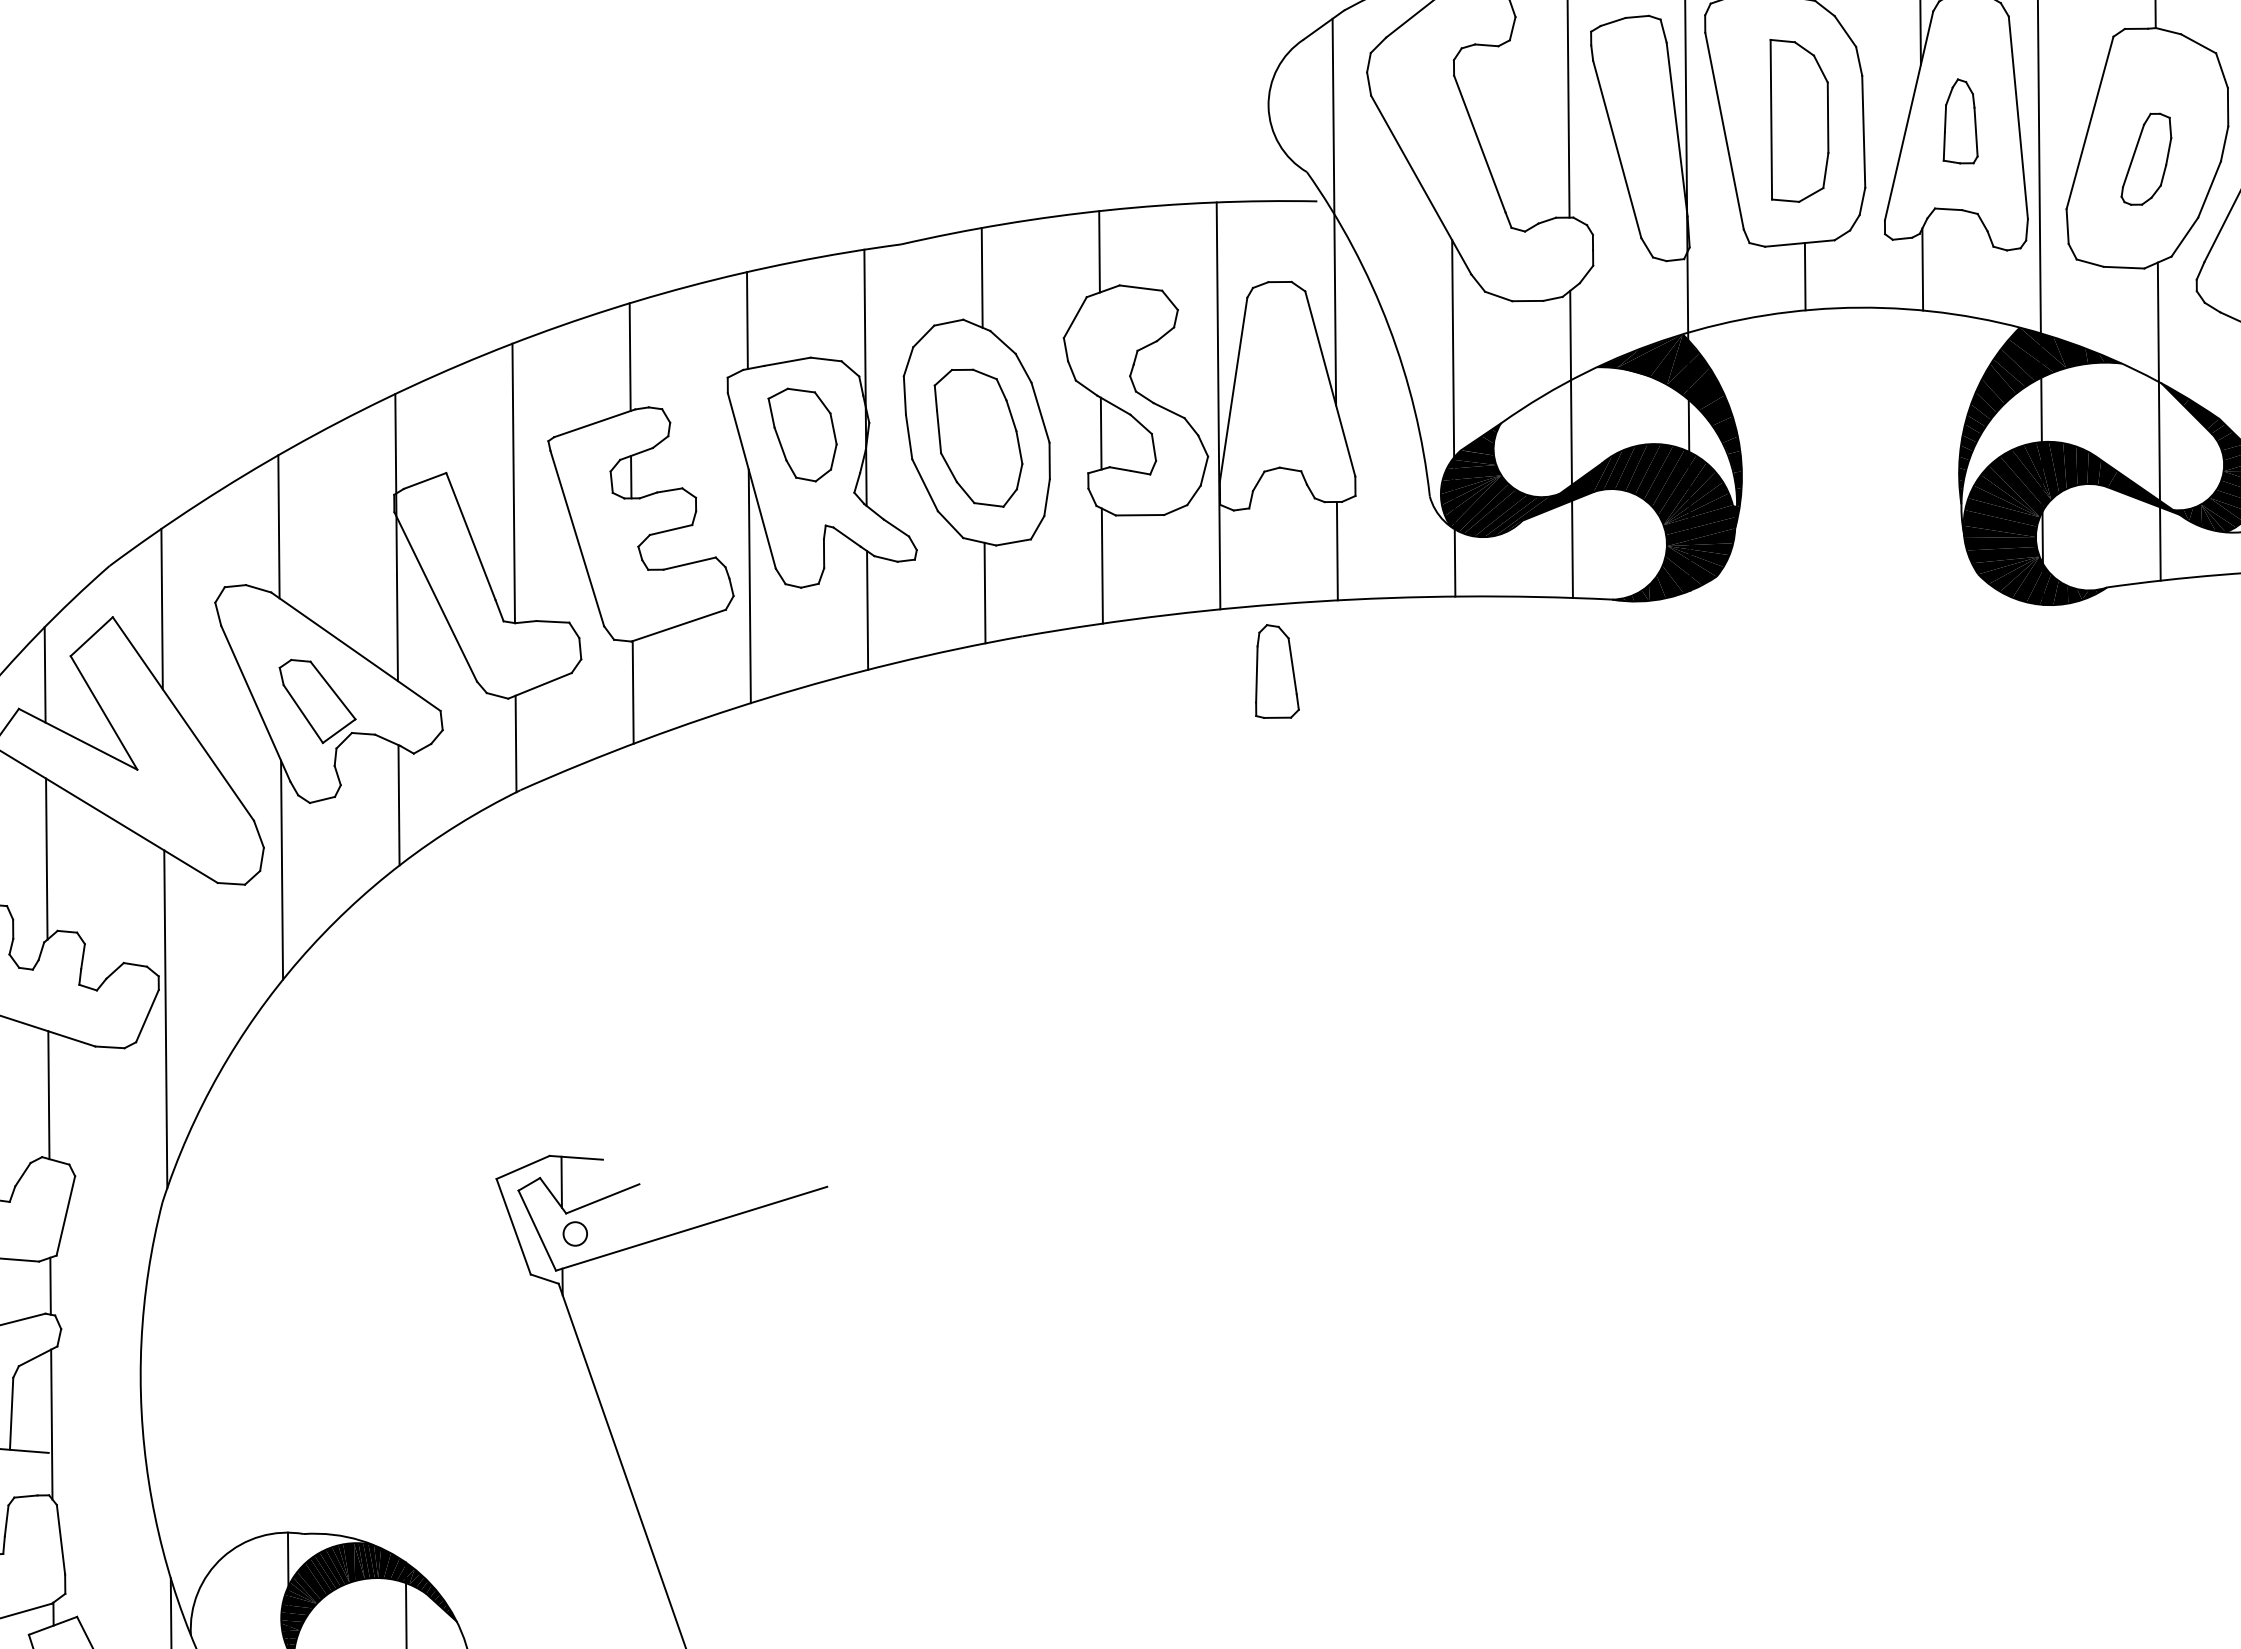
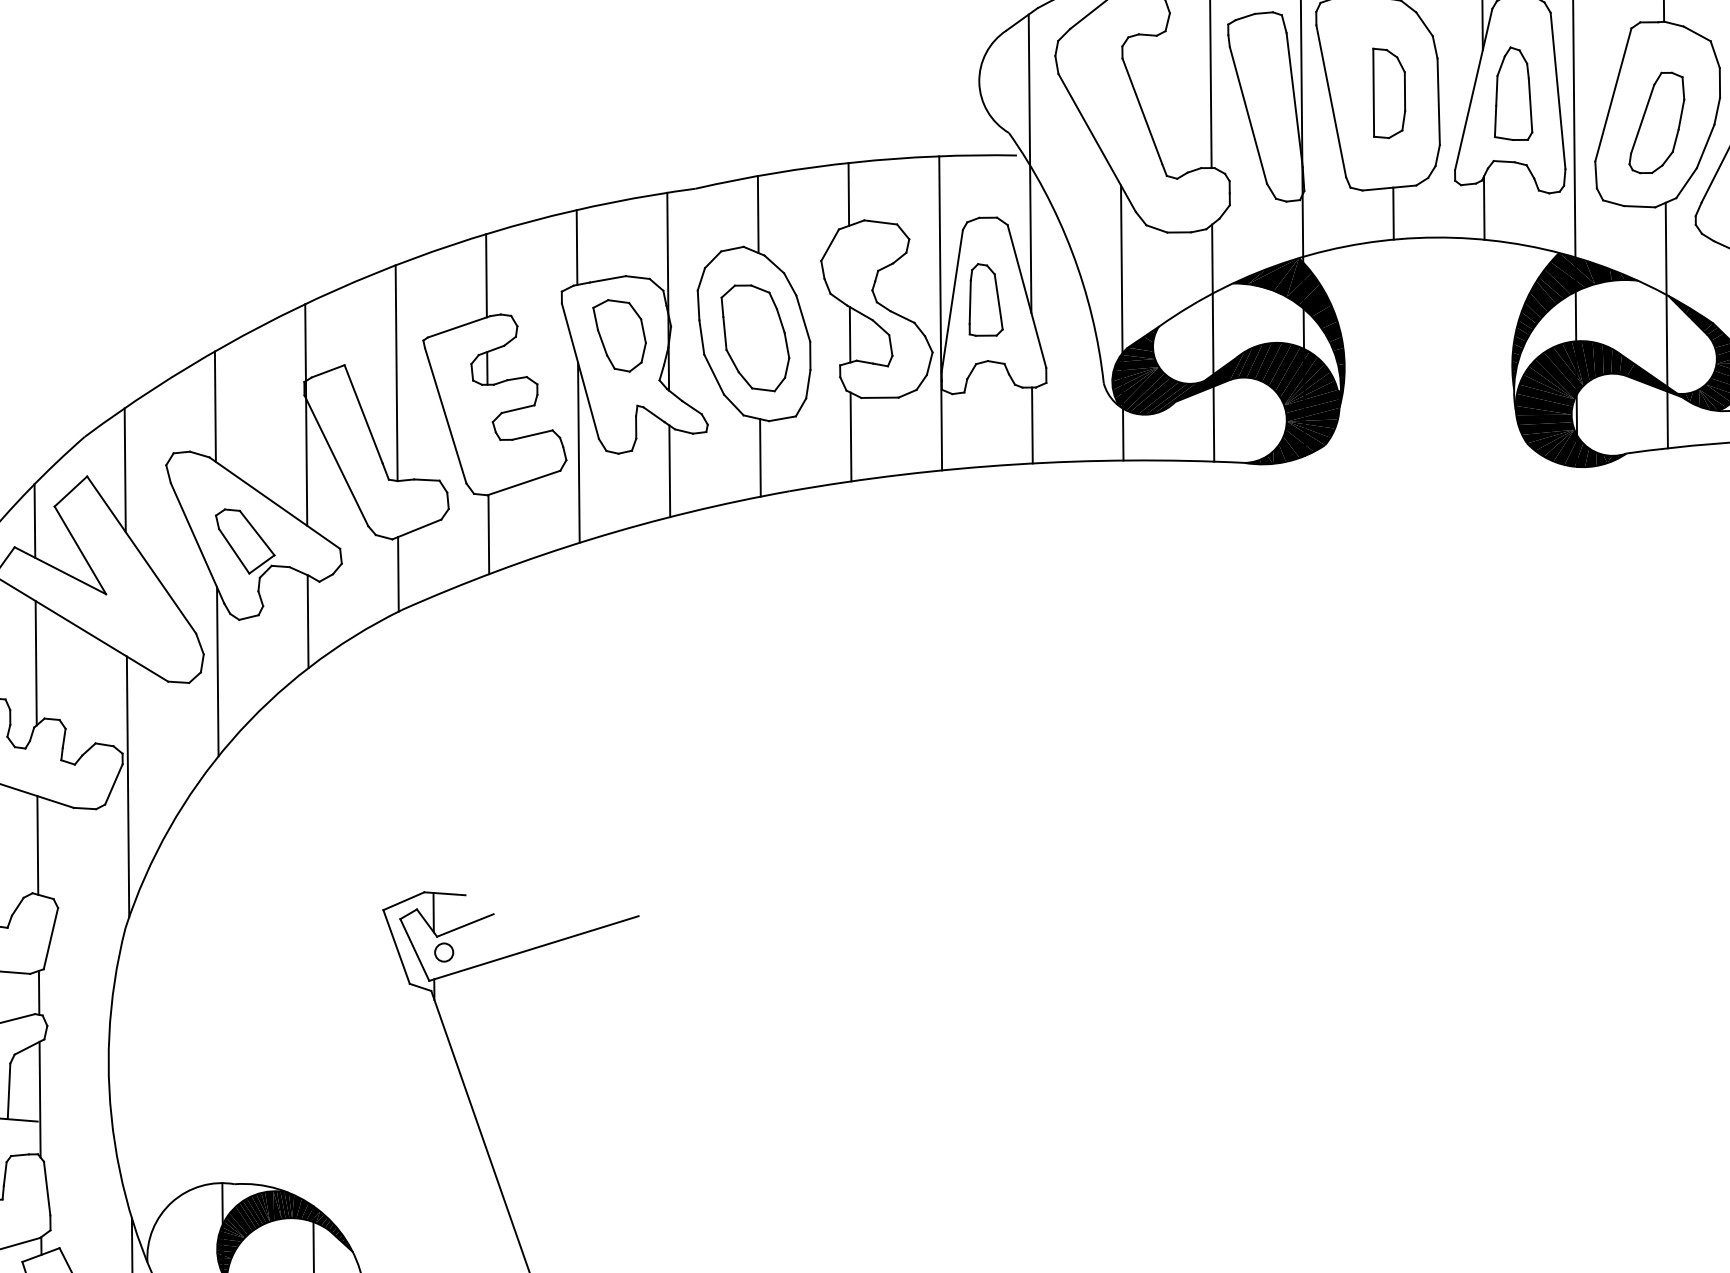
part: (1799, 120) -> (1389, 93), size x0.71
part: (1960, 121) -> (1513, 93), size x1.43
part: (2146, 159) -> (1656, 123), size x1.43
part: (1277, 671) -> (986, 299), moved

